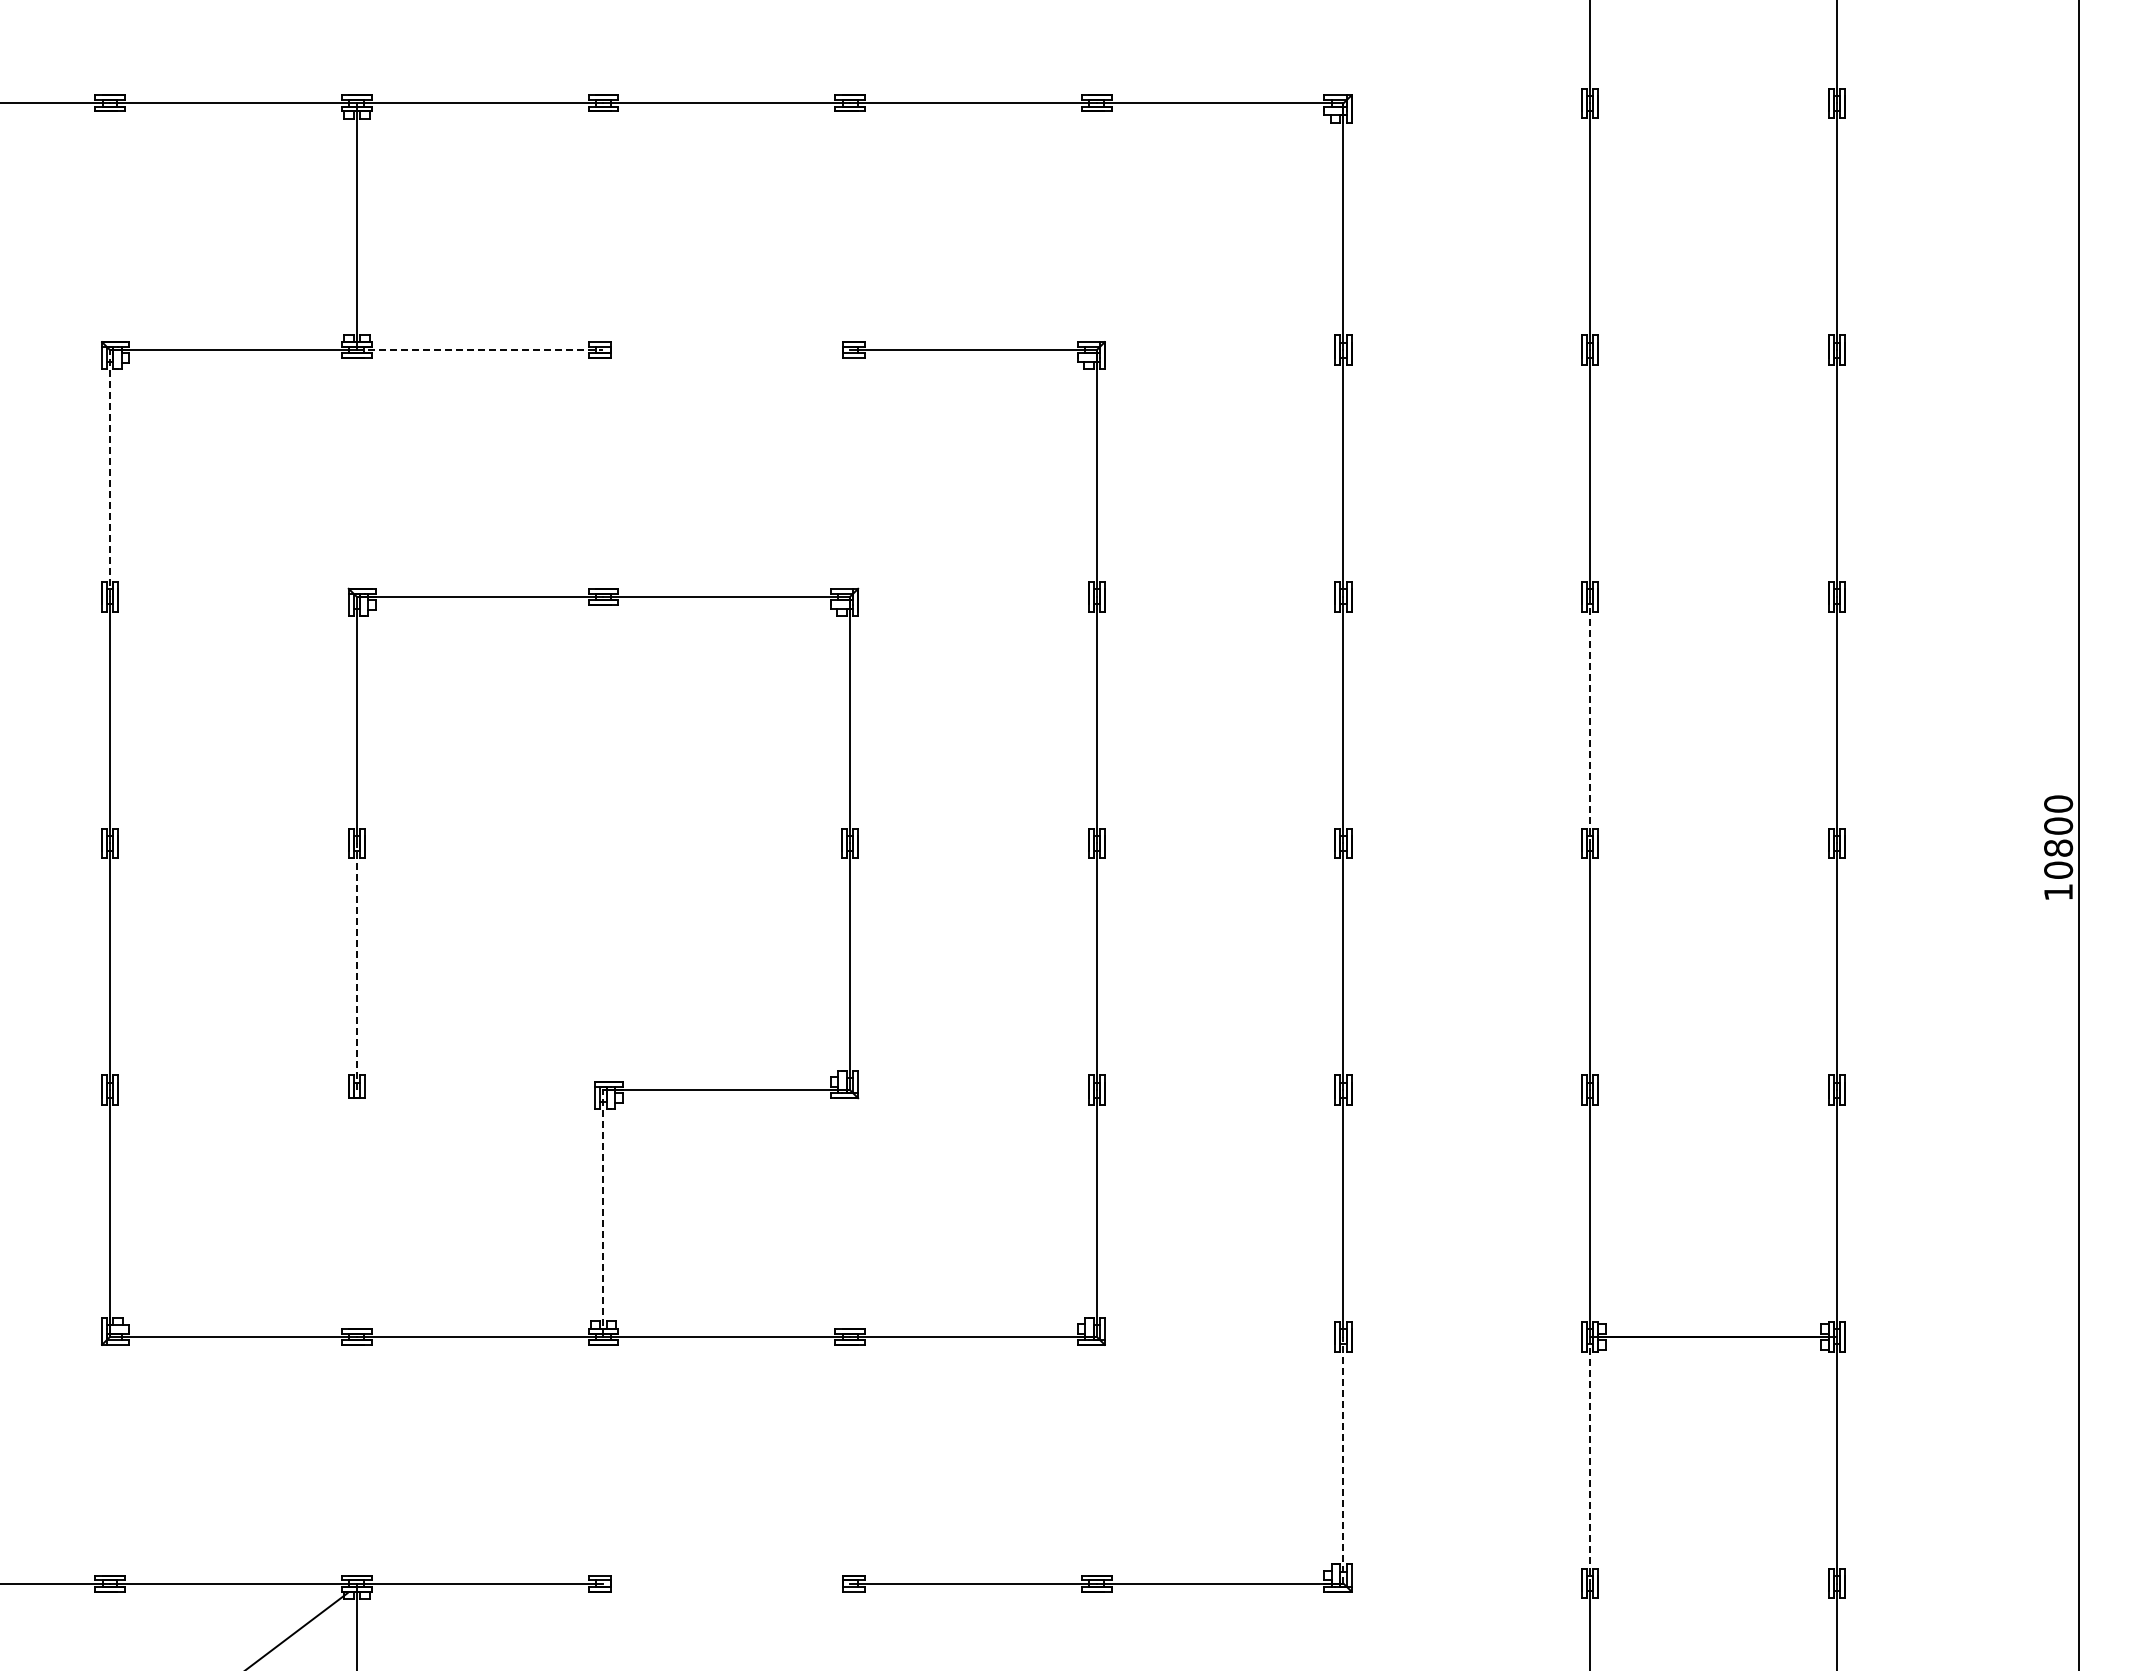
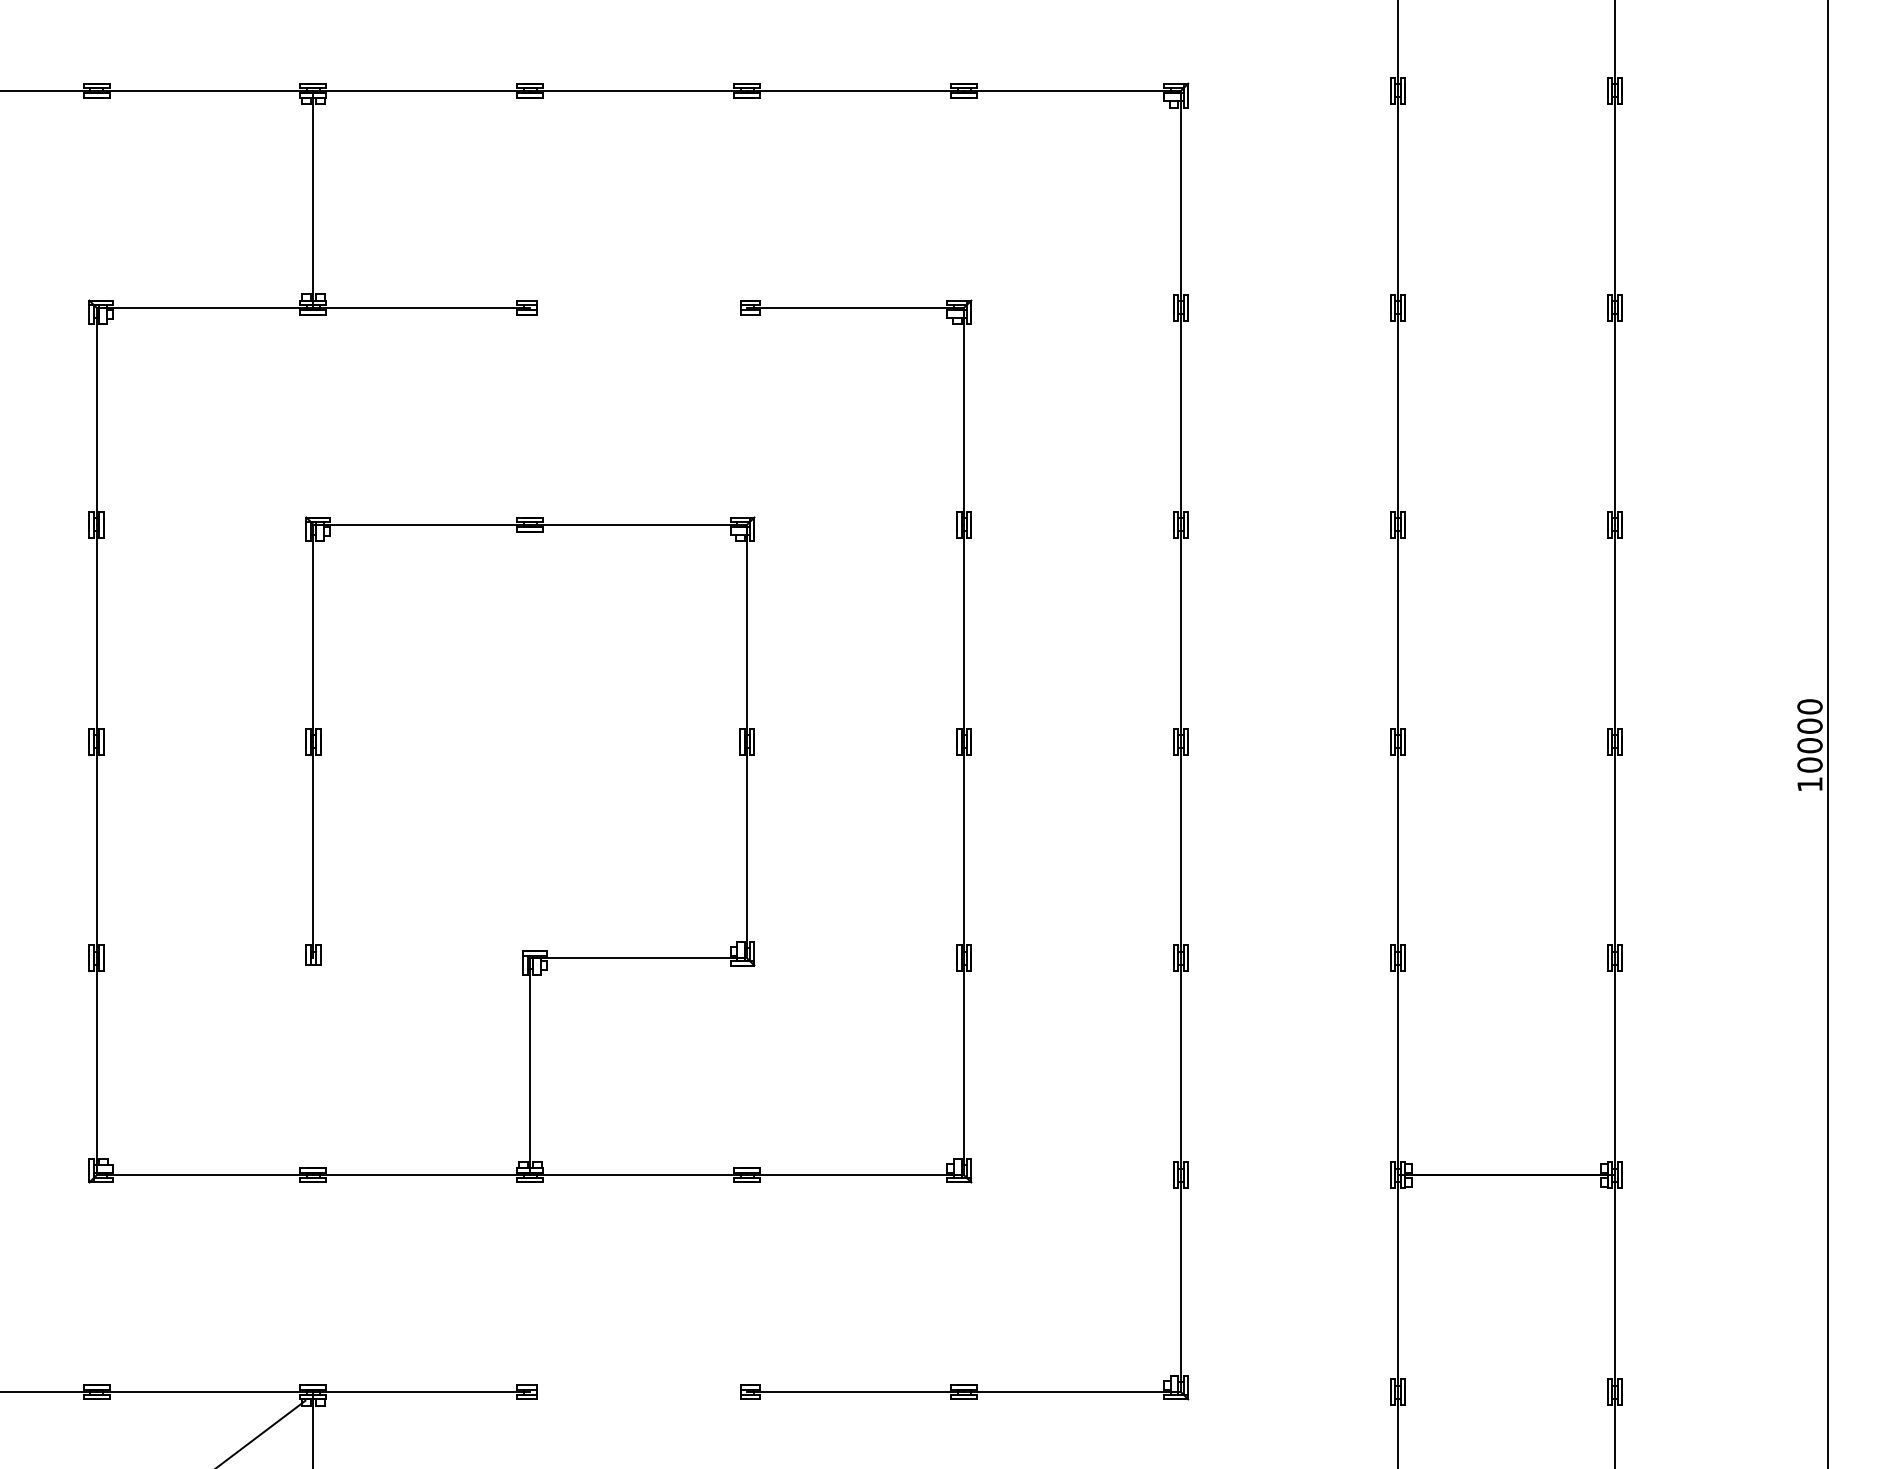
line: (480, 350) -> (422, 307), dashed -> solid
line: (110, 472) -> (96, 415), dashed -> solid
line: (1590, 720) -> (1398, 633), dashed -> solid
text: (2058, 847) -> (1809, 745), 10800 -> 10000
line: (356, 966) -> (313, 849), dashed -> solid
line: (603, 1213) -> (530, 1066), dashed -> solid
line: (1343, 1459) -> (1181, 1283), dashed -> solid
line: (1590, 1460) -> (1398, 1284), dashed -> solid

